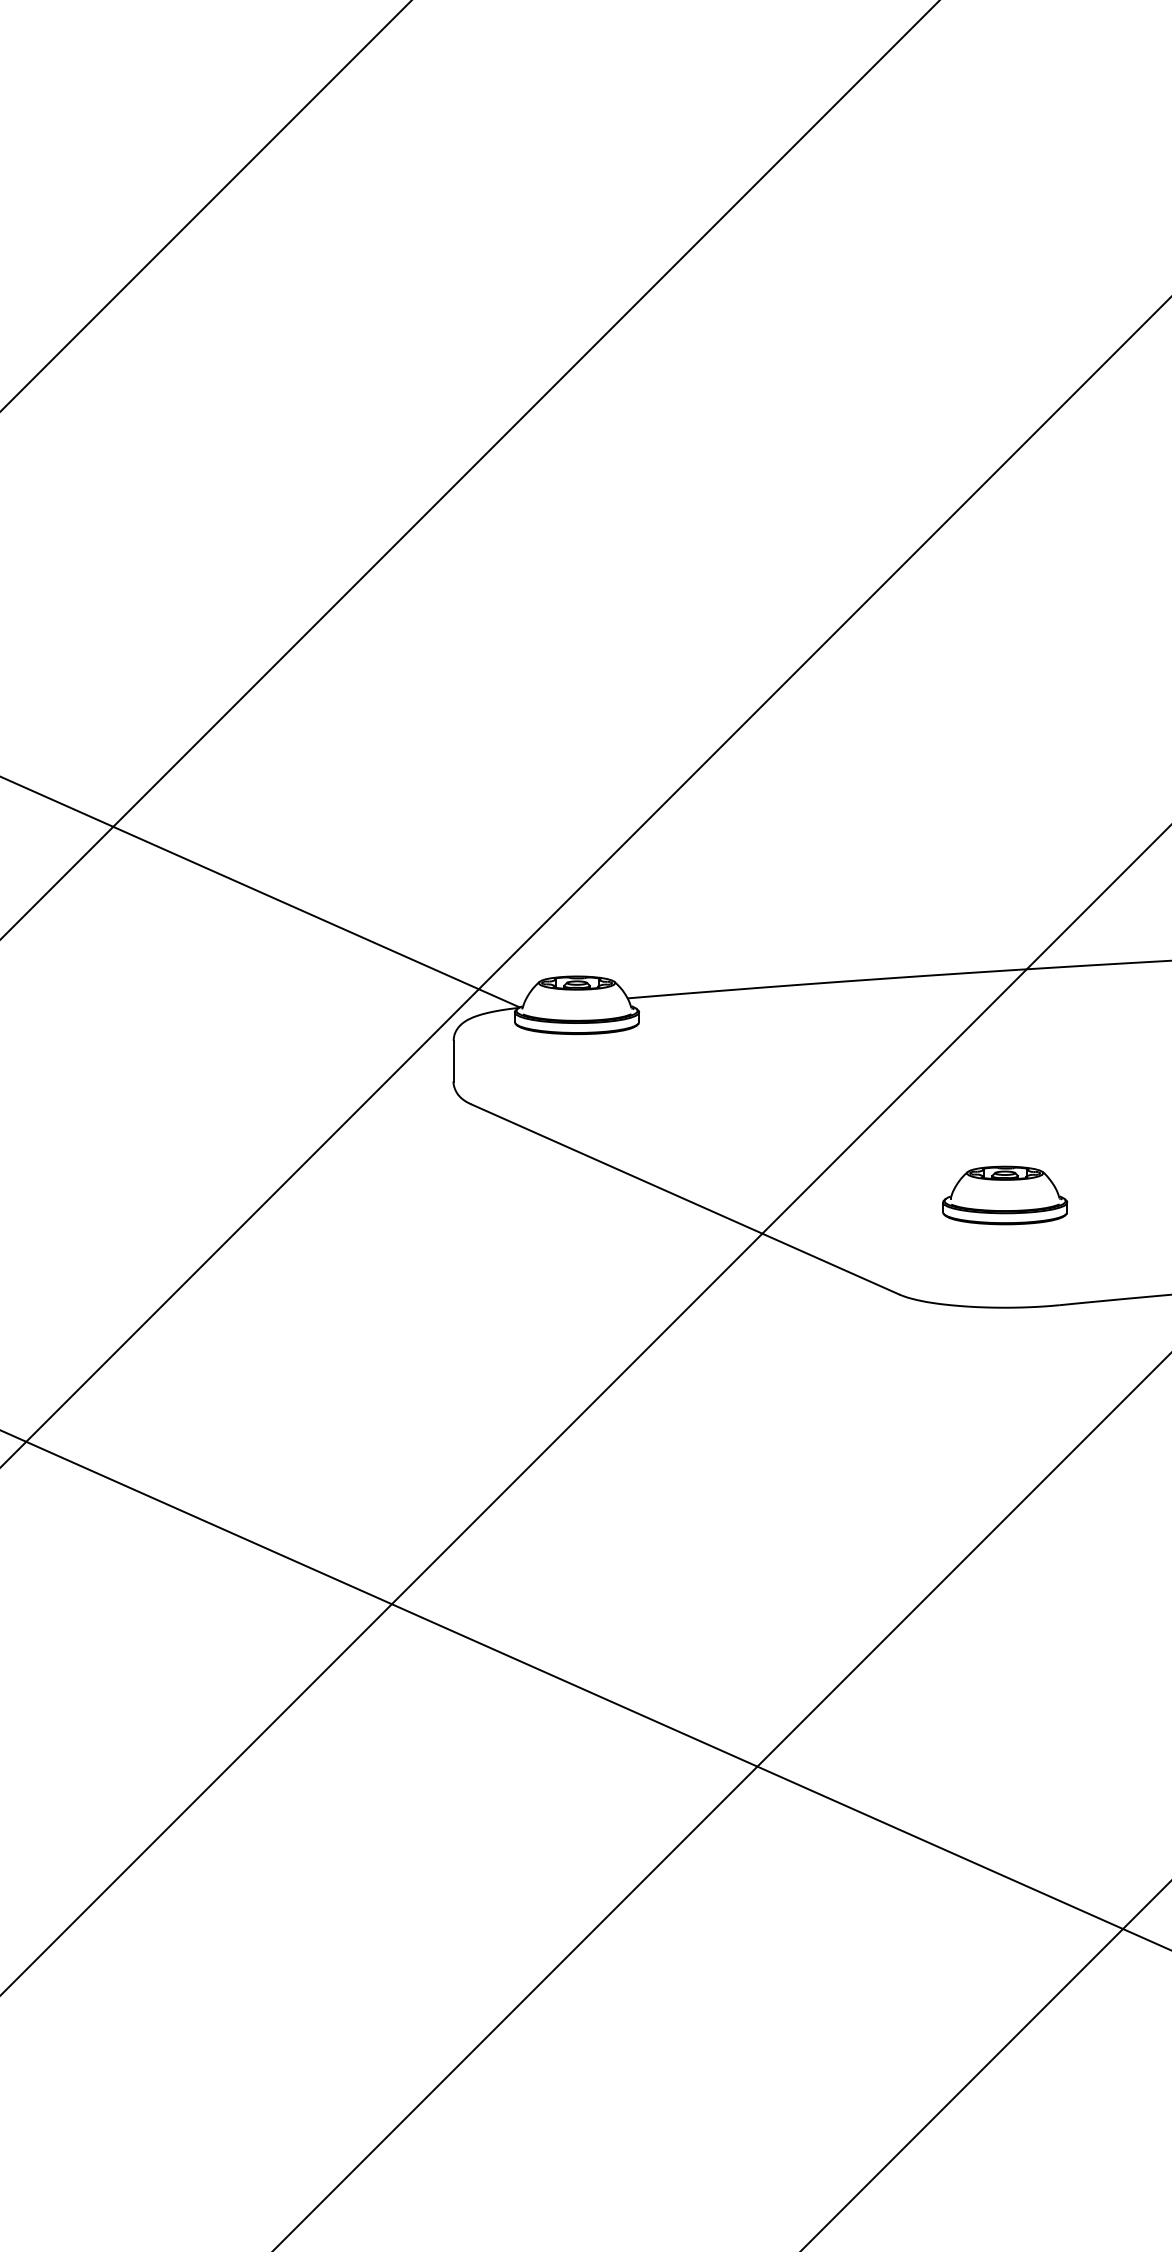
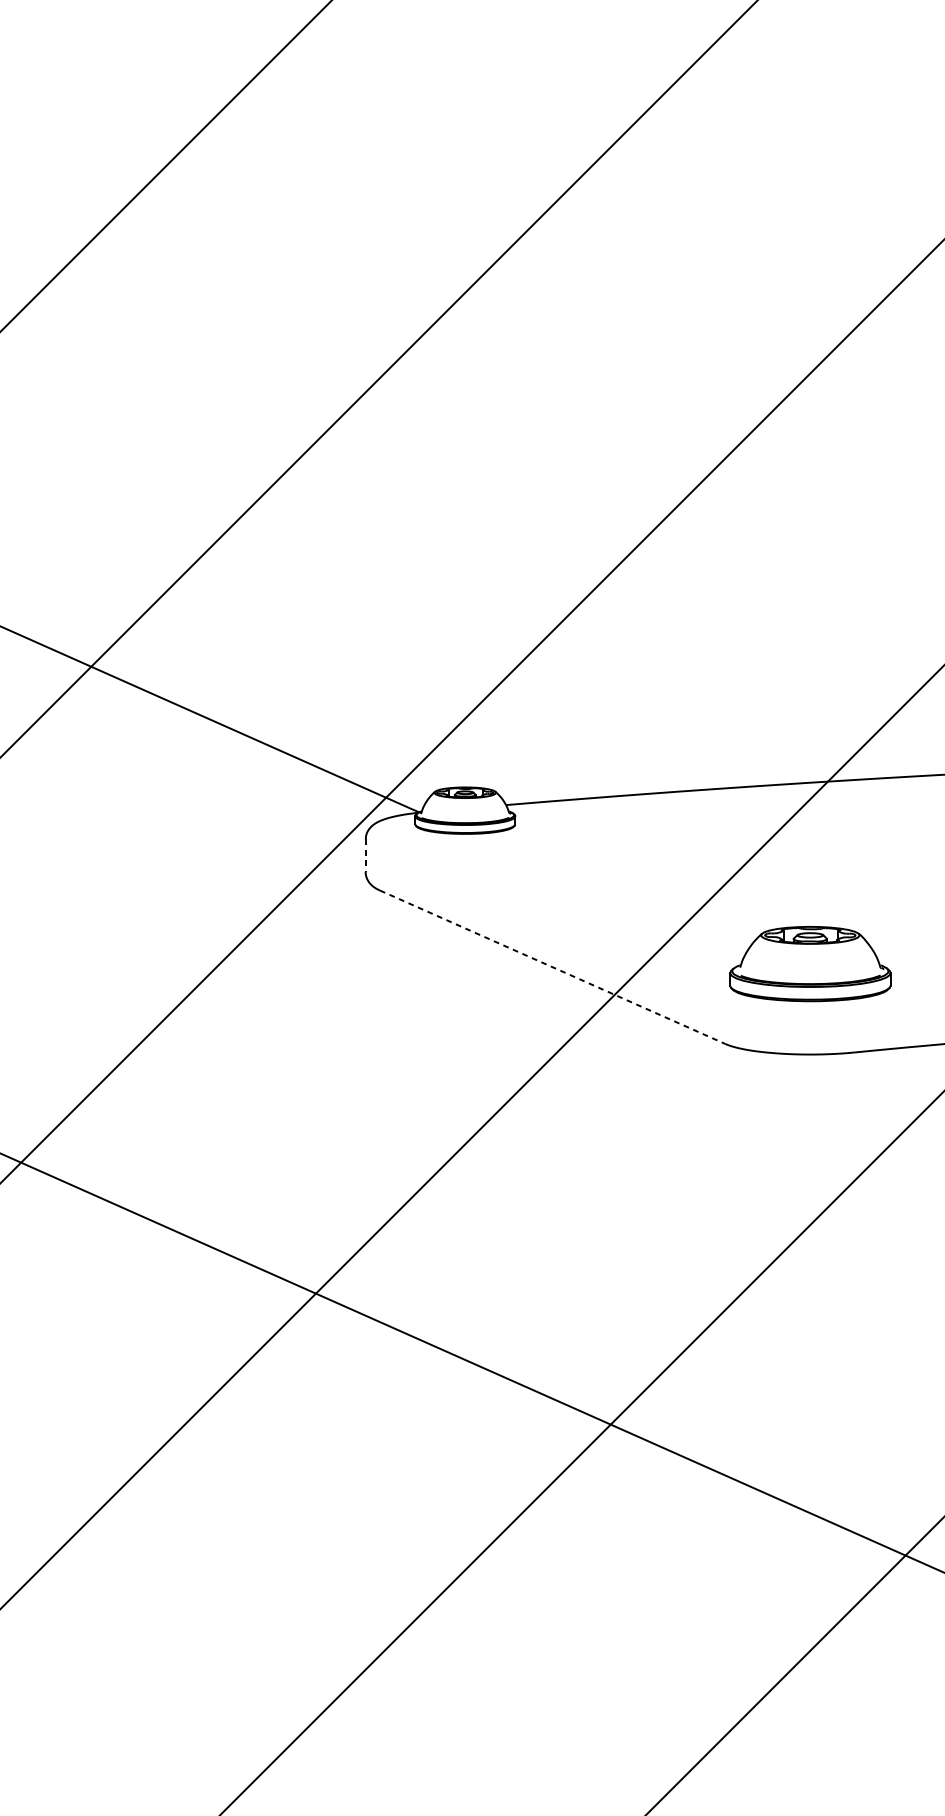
line: (453, 1061) -> (365, 855), solid -> dashed
part: (1005, 1195) -> (810, 964), size x1.6
line: (685, 1199) -> (552, 967), solid -> dashed

